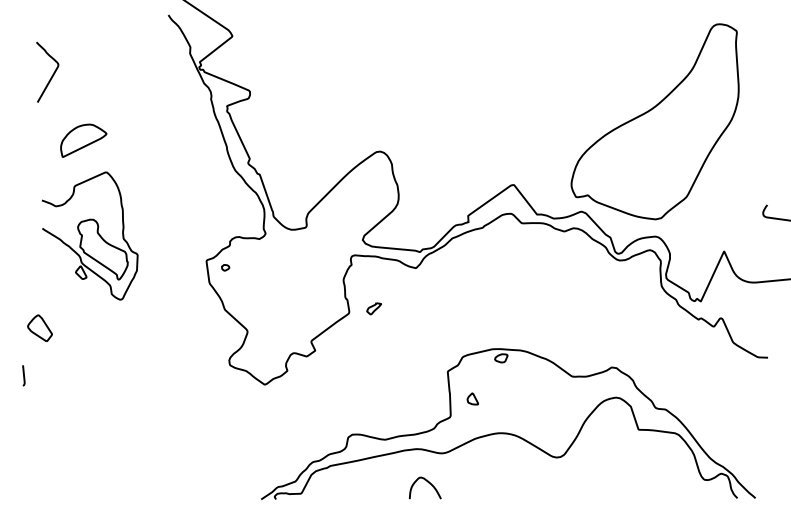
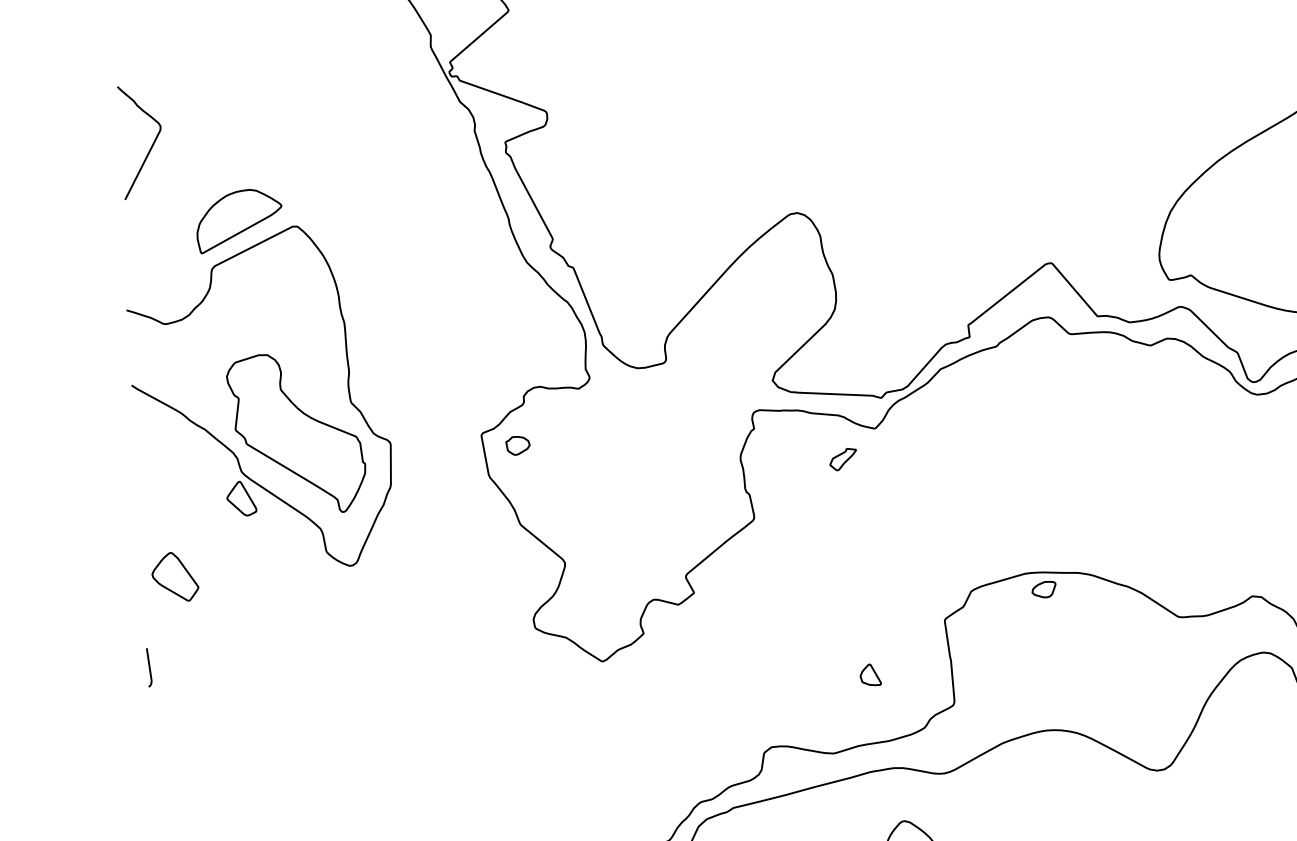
curve: (52, 74) -> (150, 145), moved
part: (89, 235) -> (259, 398), size x1.43
part: (225, 267) -> (517, 445), size x1.67
part: (373, 308) -> (842, 459), moved
part: (472, 398) -> (869, 674), moved

